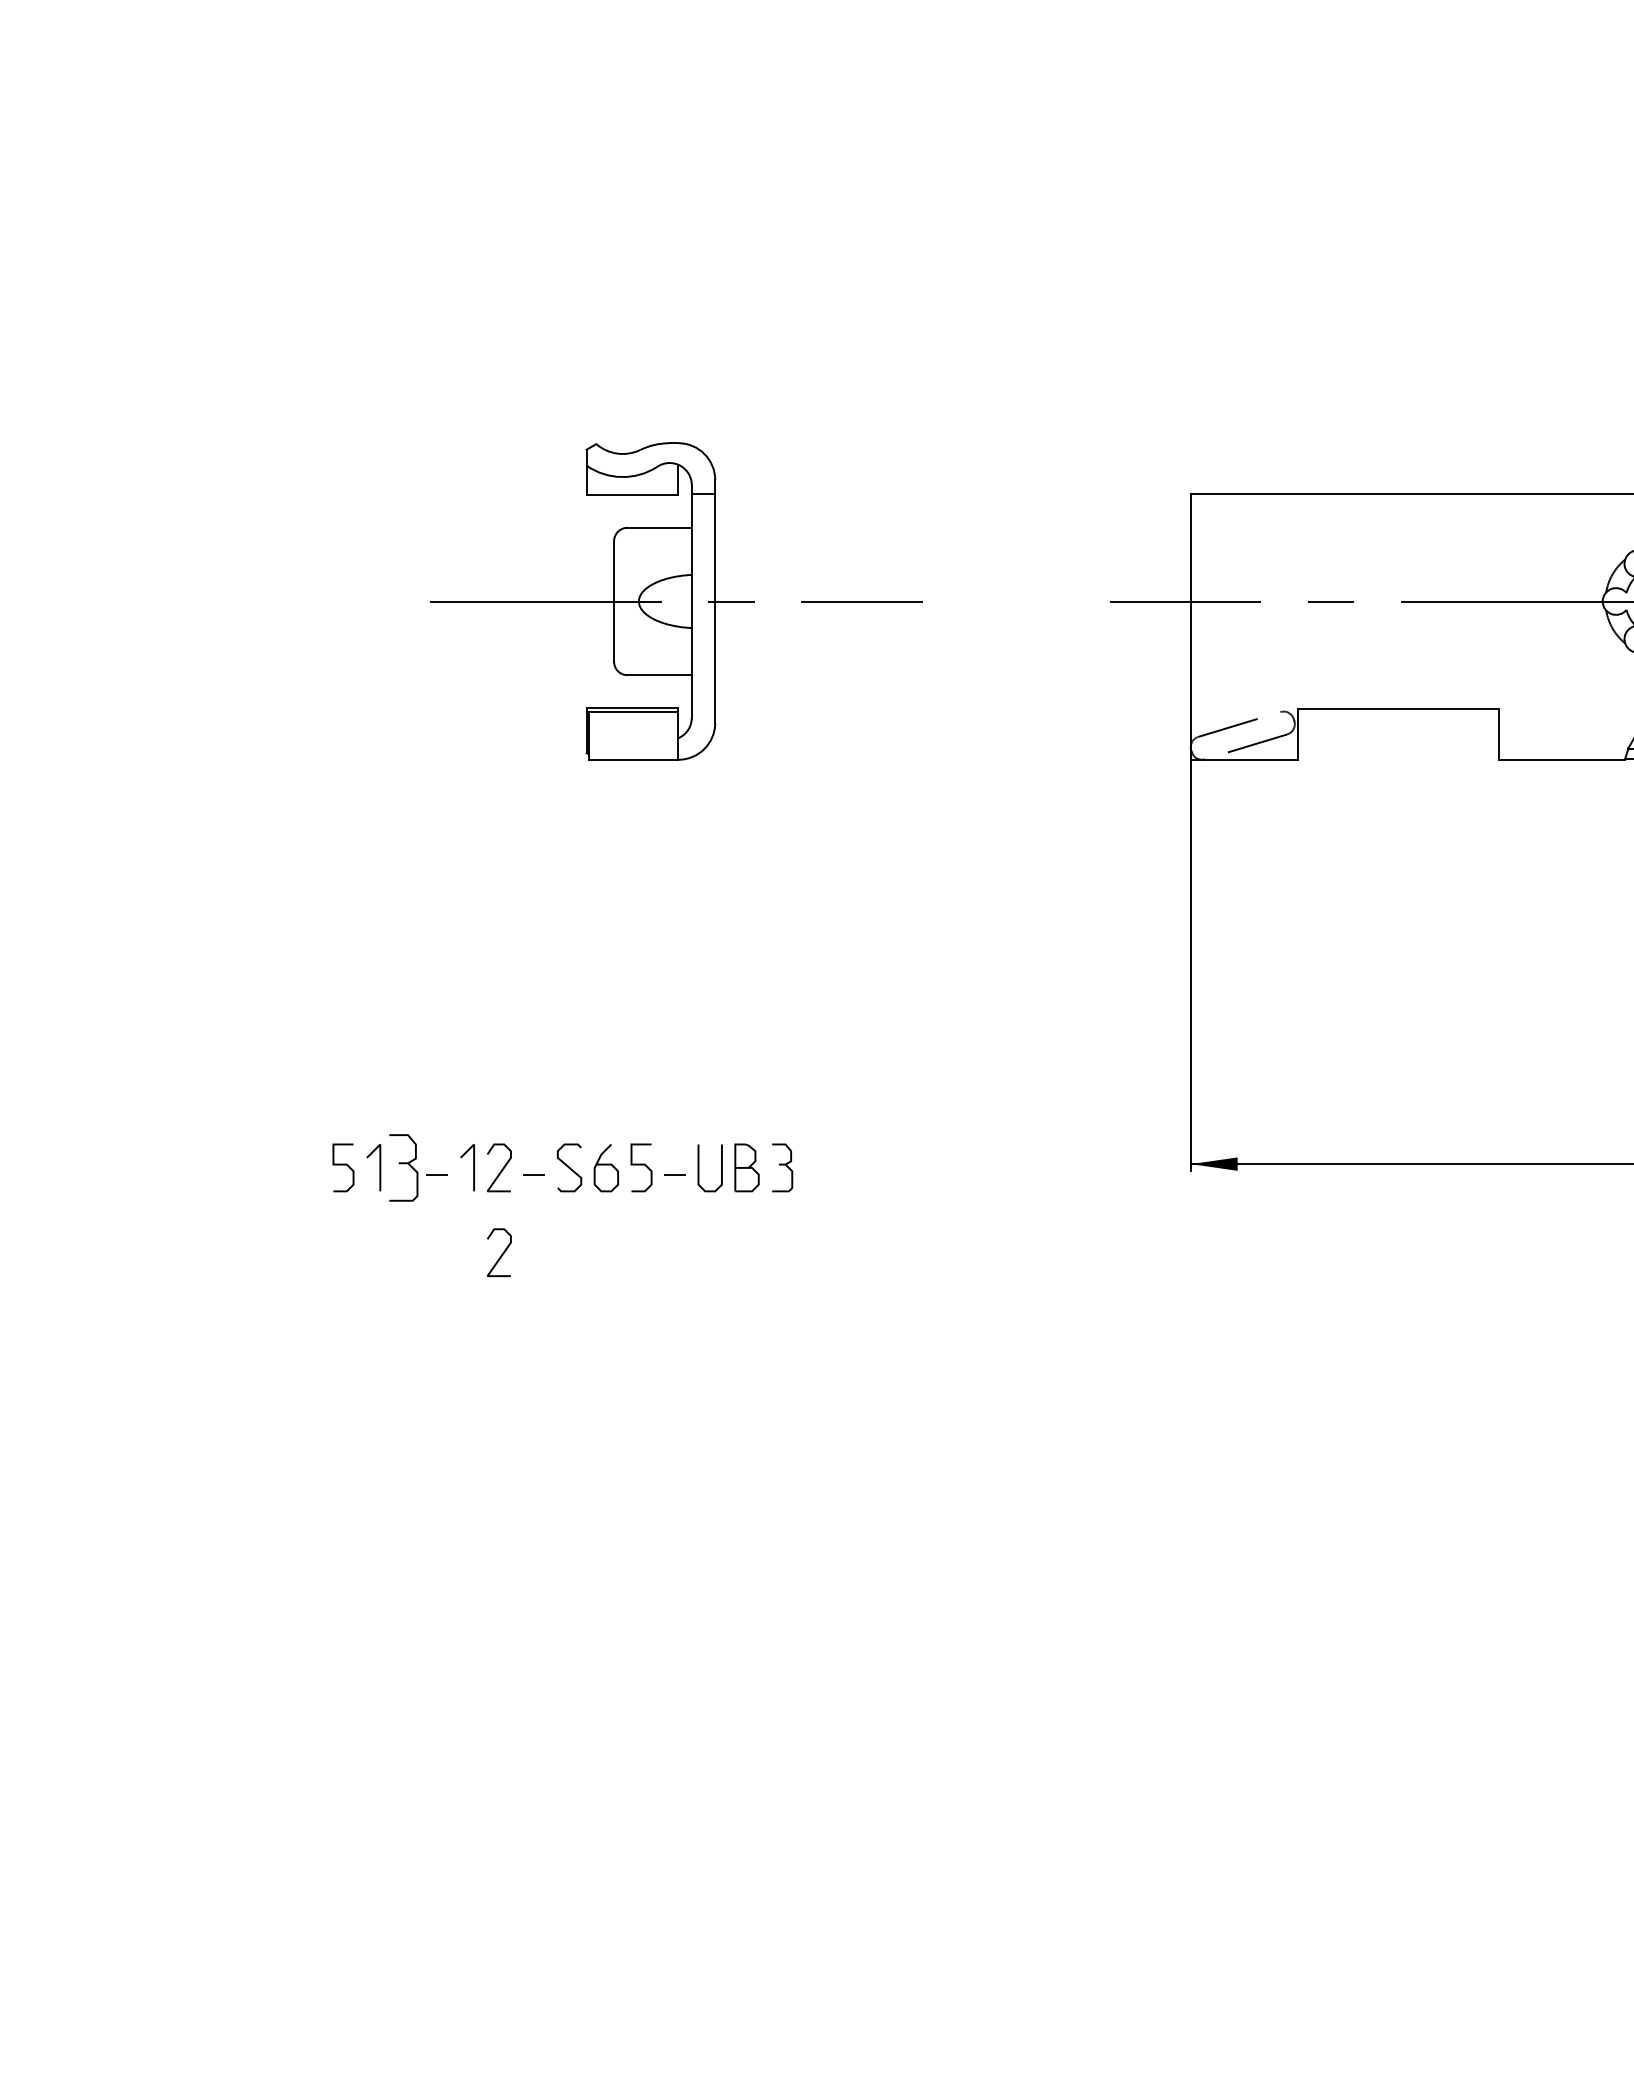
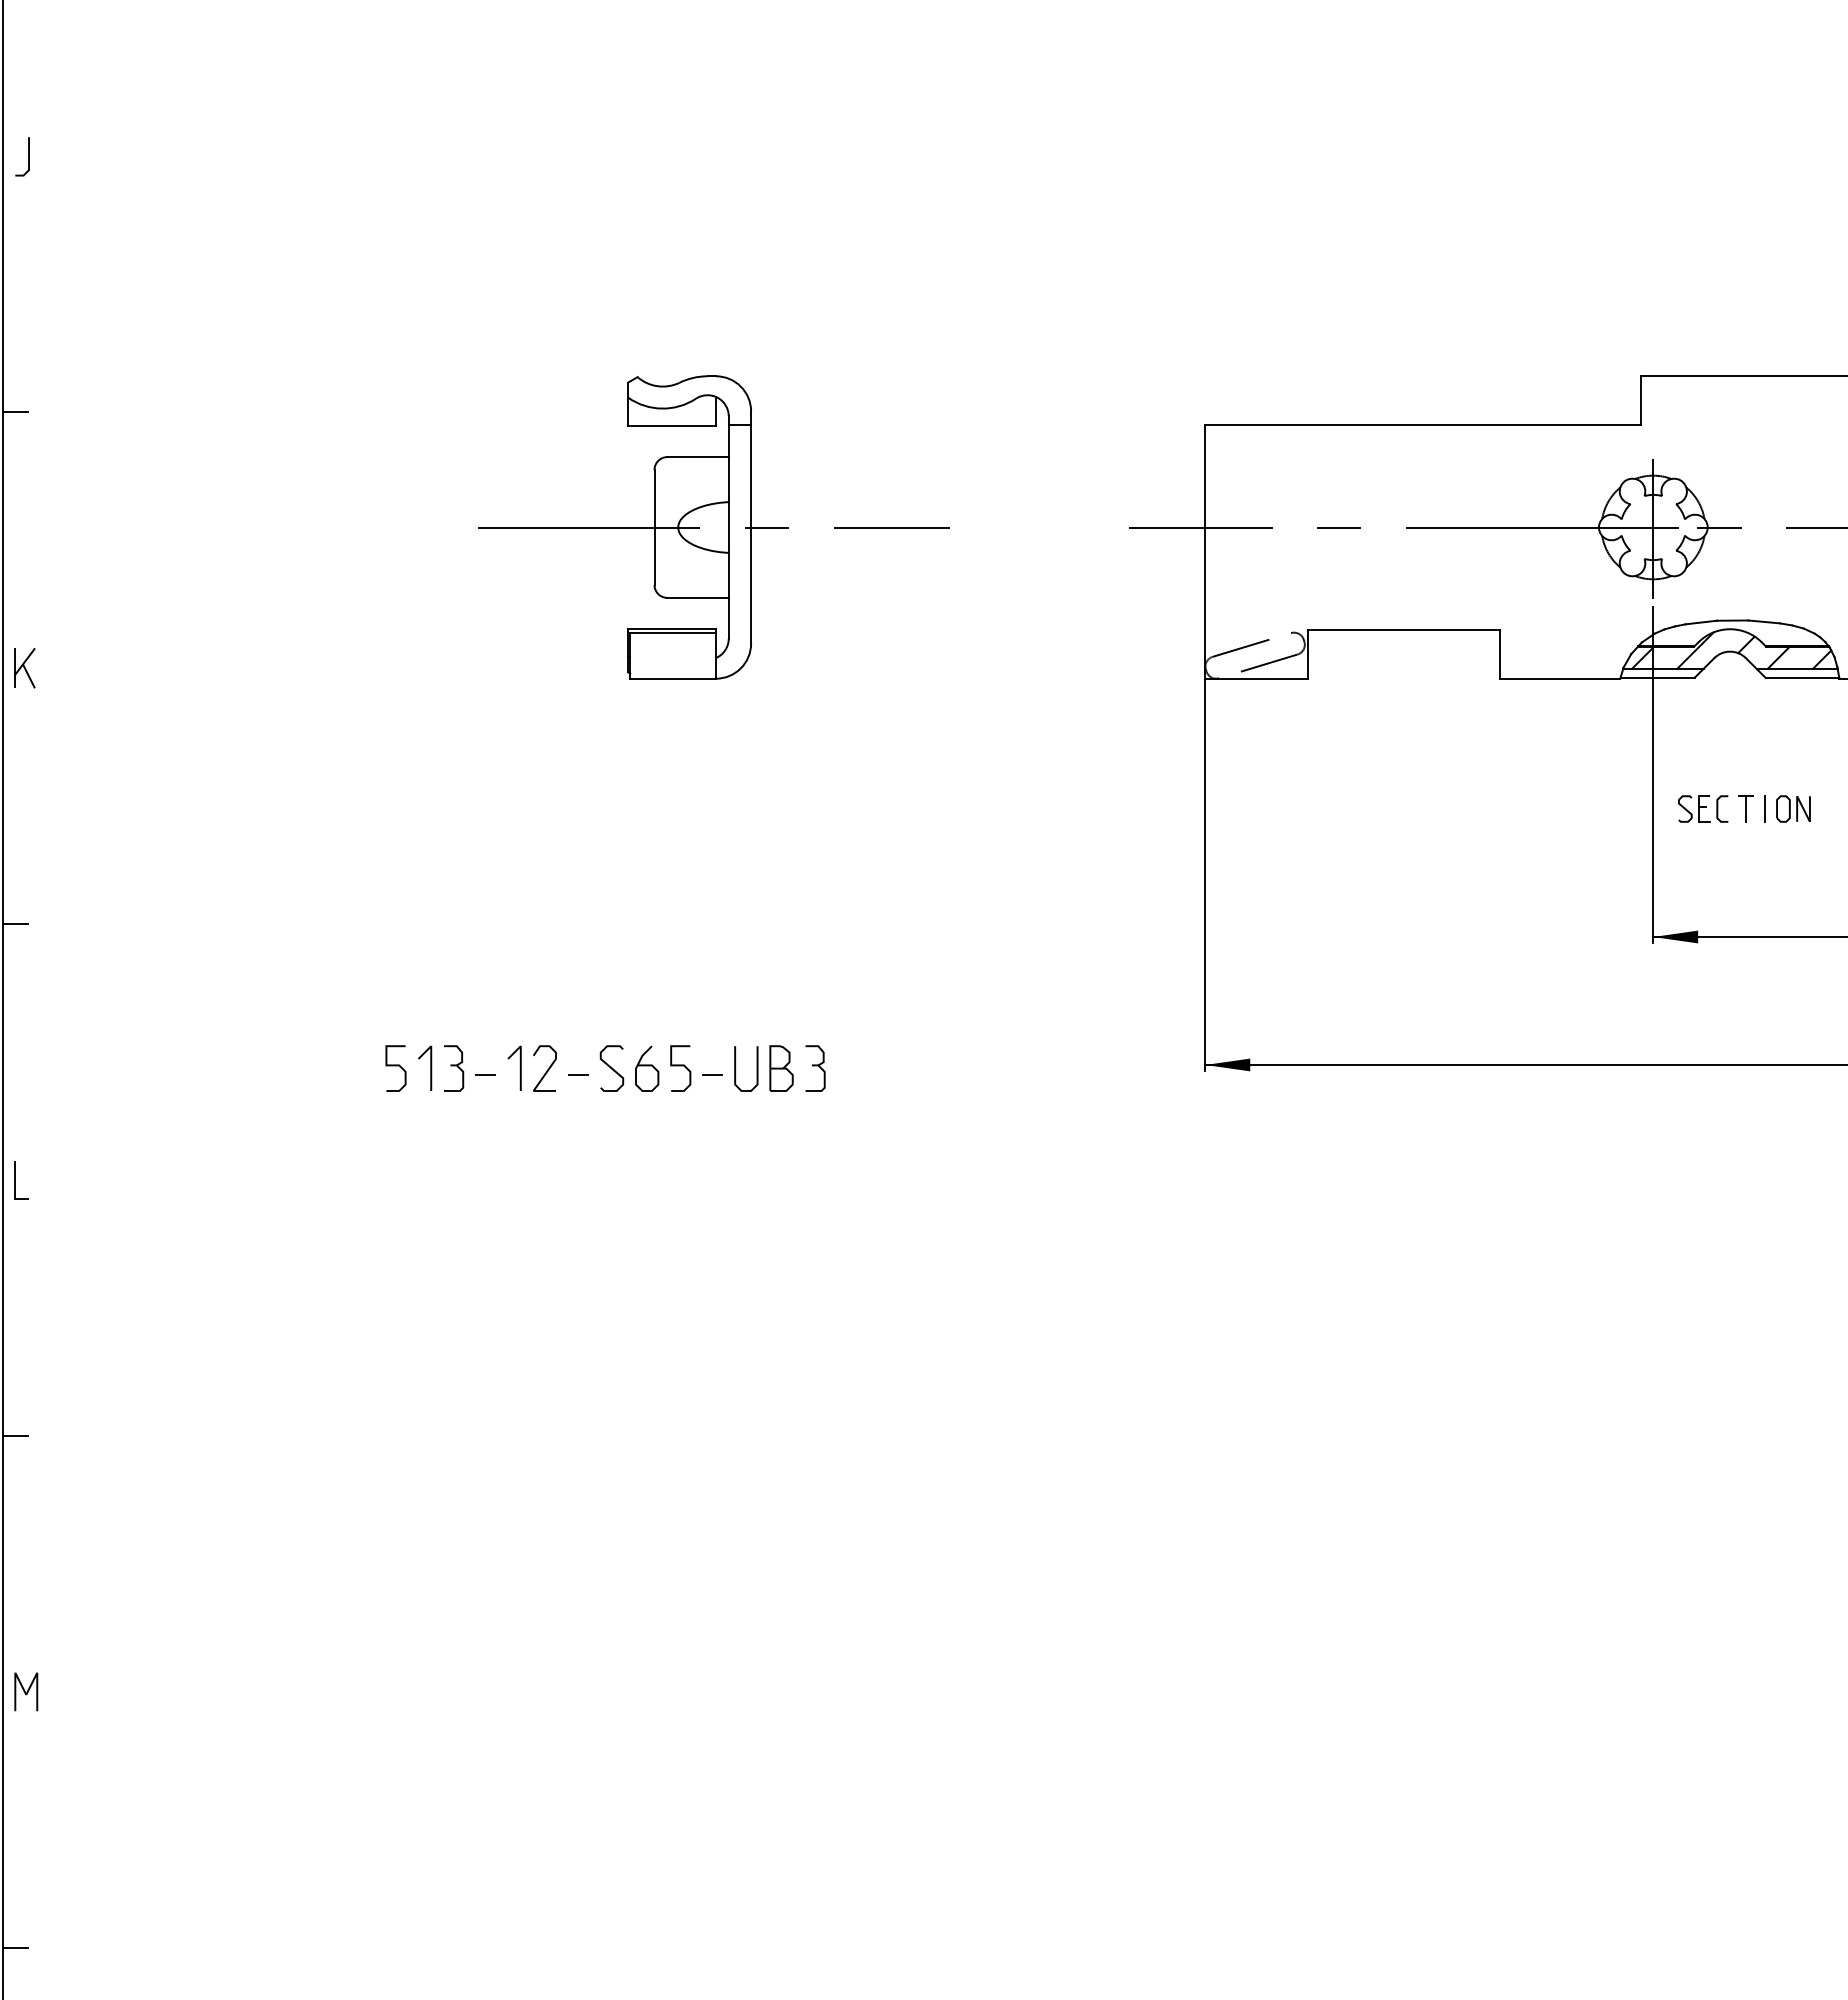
part: (404, 1167) -> (454, 1068), size x0.71
curve: (501, 1254) -> (546, 1151), removed

